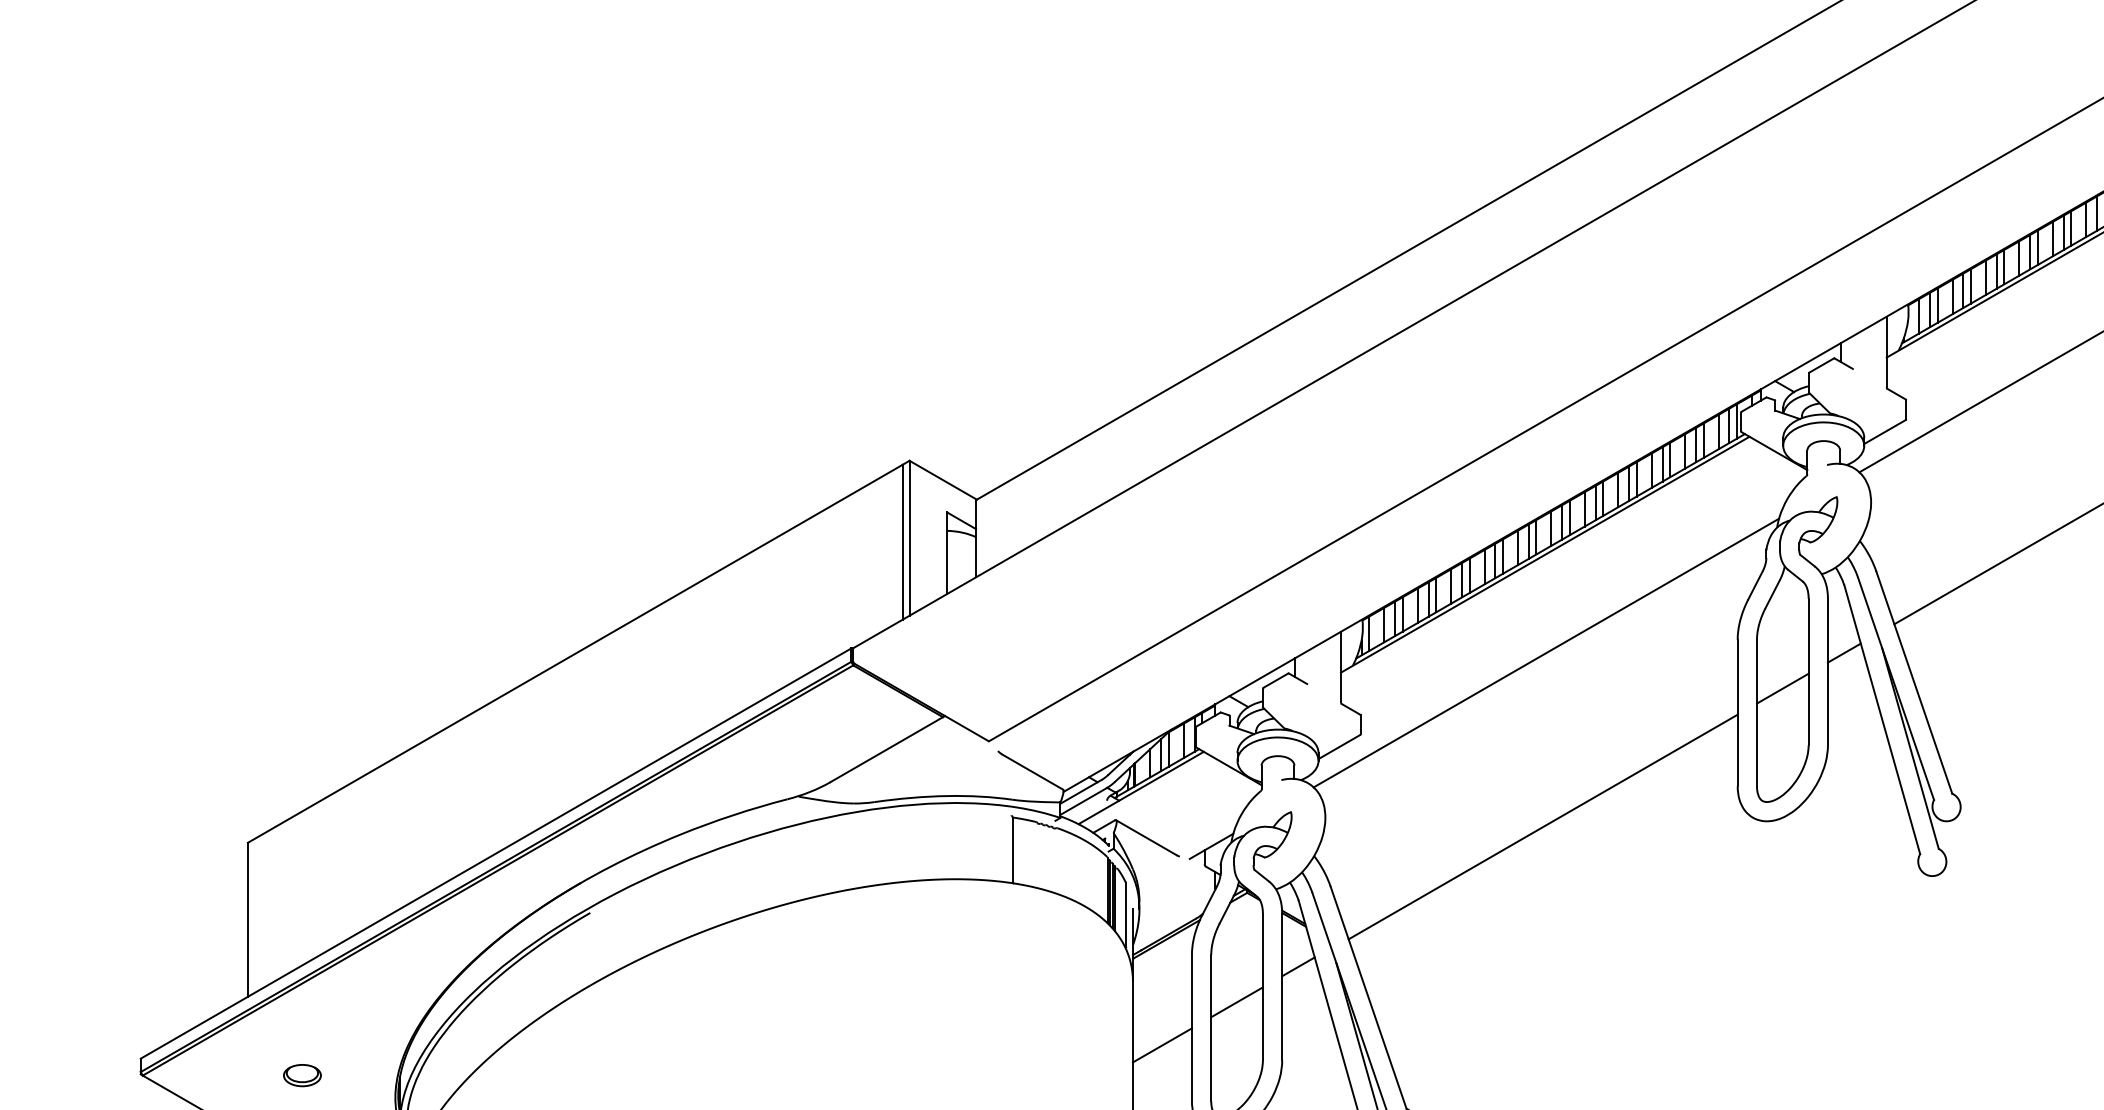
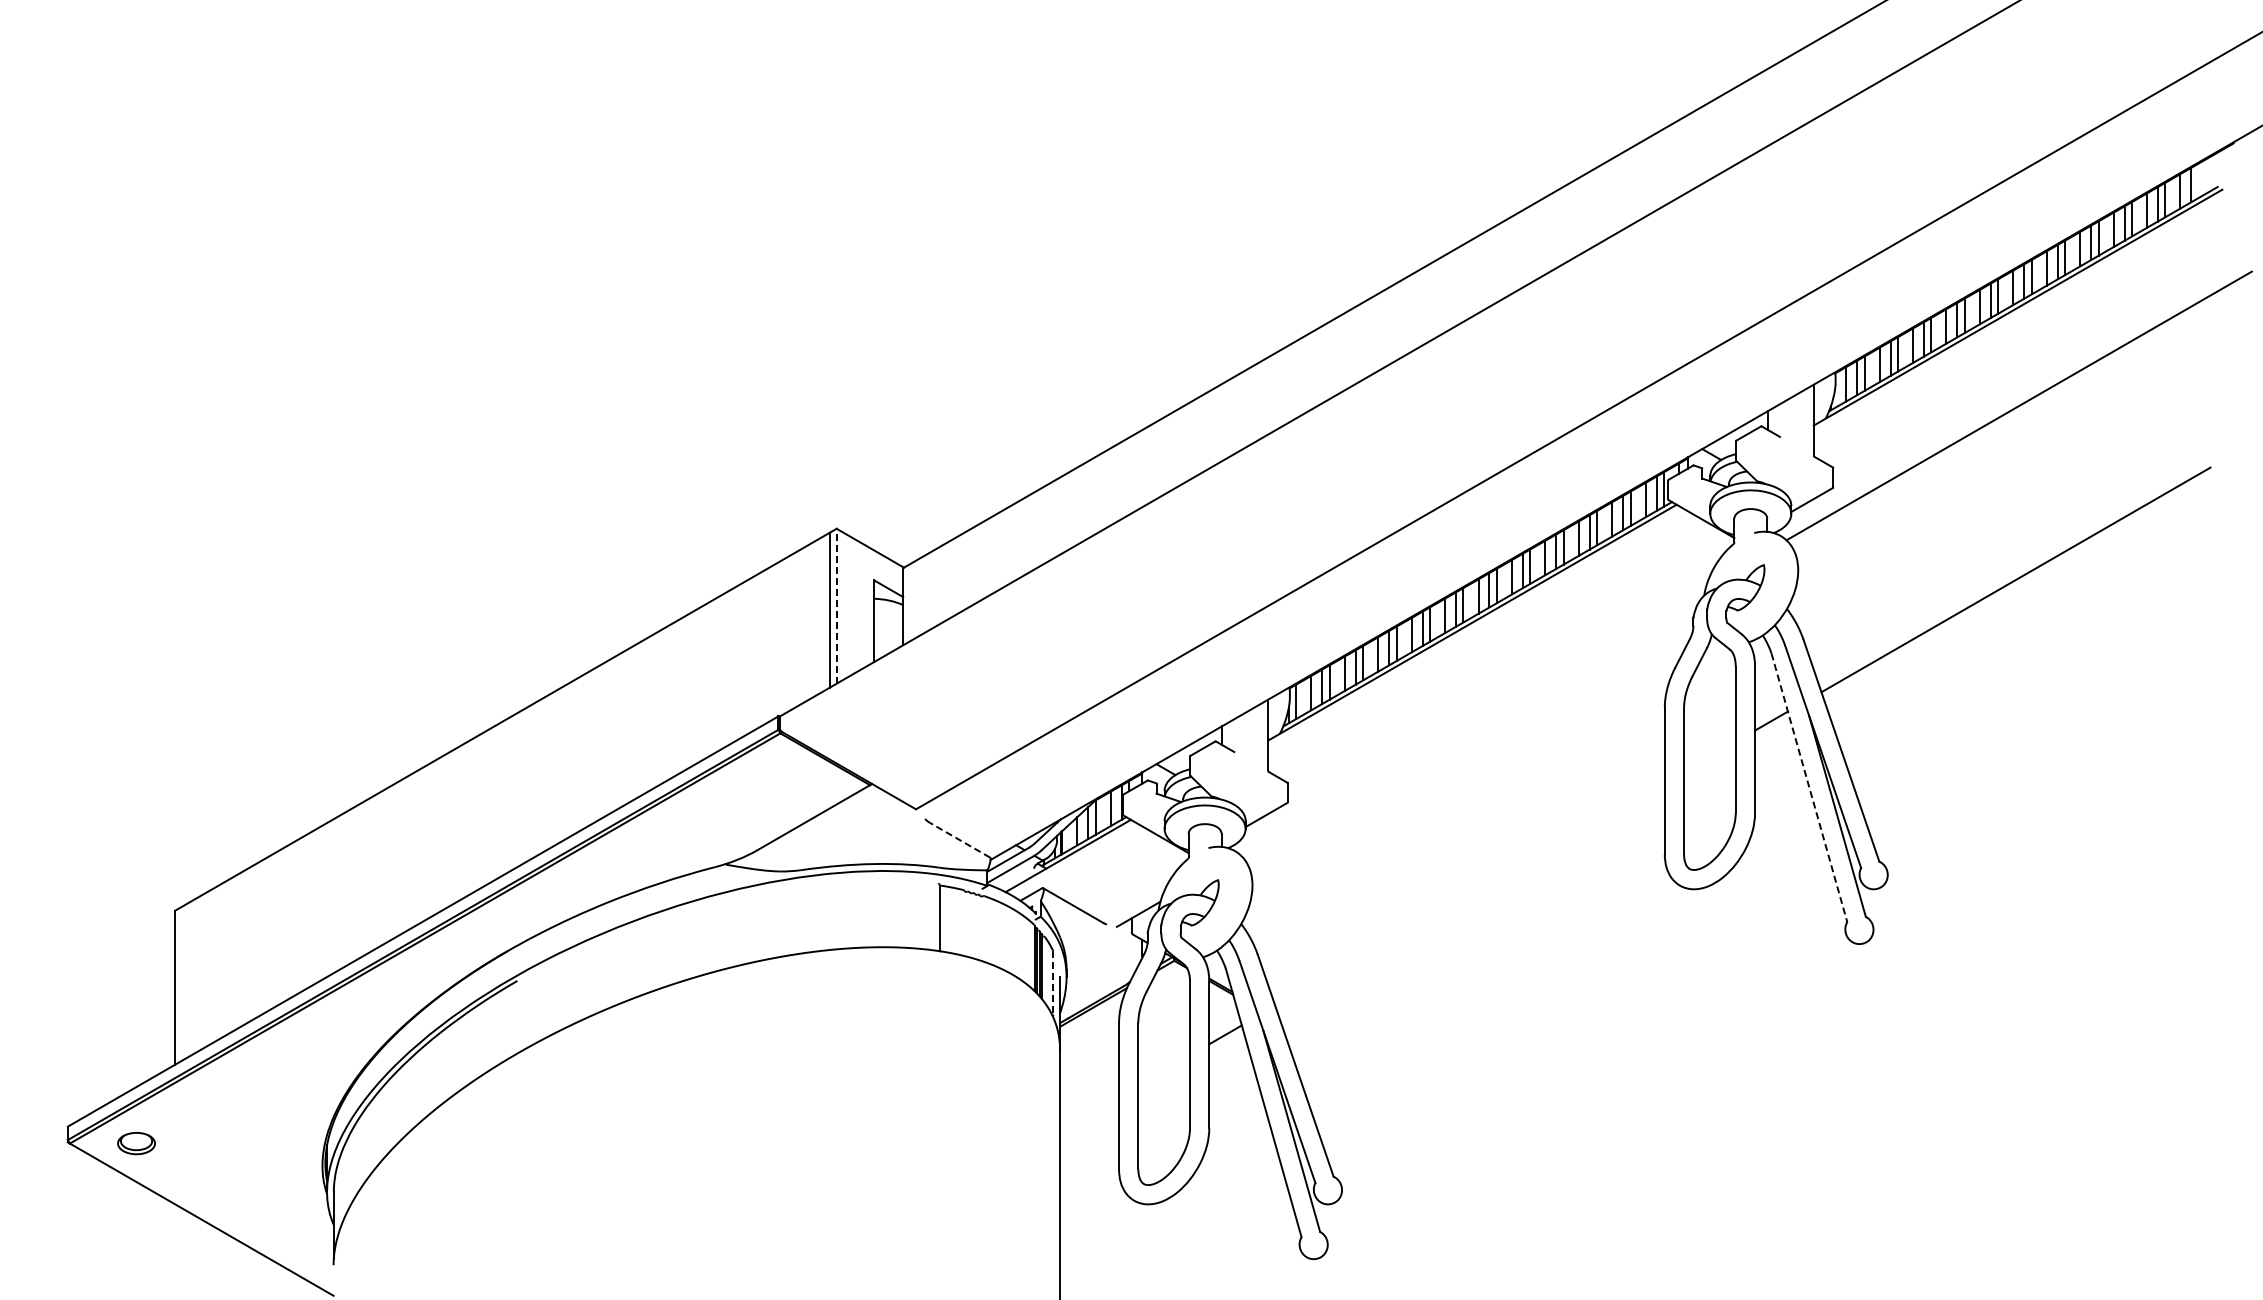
line: (909, 537) -> (836, 605), solid -> dashed
line: (1546, 652) -> (1473, 720), removed
line: (1782, 688) -> (1709, 756), removed
line: (1882, 719) -> (1809, 787), solid -> dashed
line: (1032, 772) -> (959, 840), solid -> dashed
line: (1542, 826) -> (1469, 894), removed
line: (1125, 914) -> (1052, 982), solid -> dashed
line: (1237, 1002) -> (1164, 1070), removed
line: (1162, 1045) -> (1089, 1113), removed
part: (302, 1075) -> (136, 1143), moved

